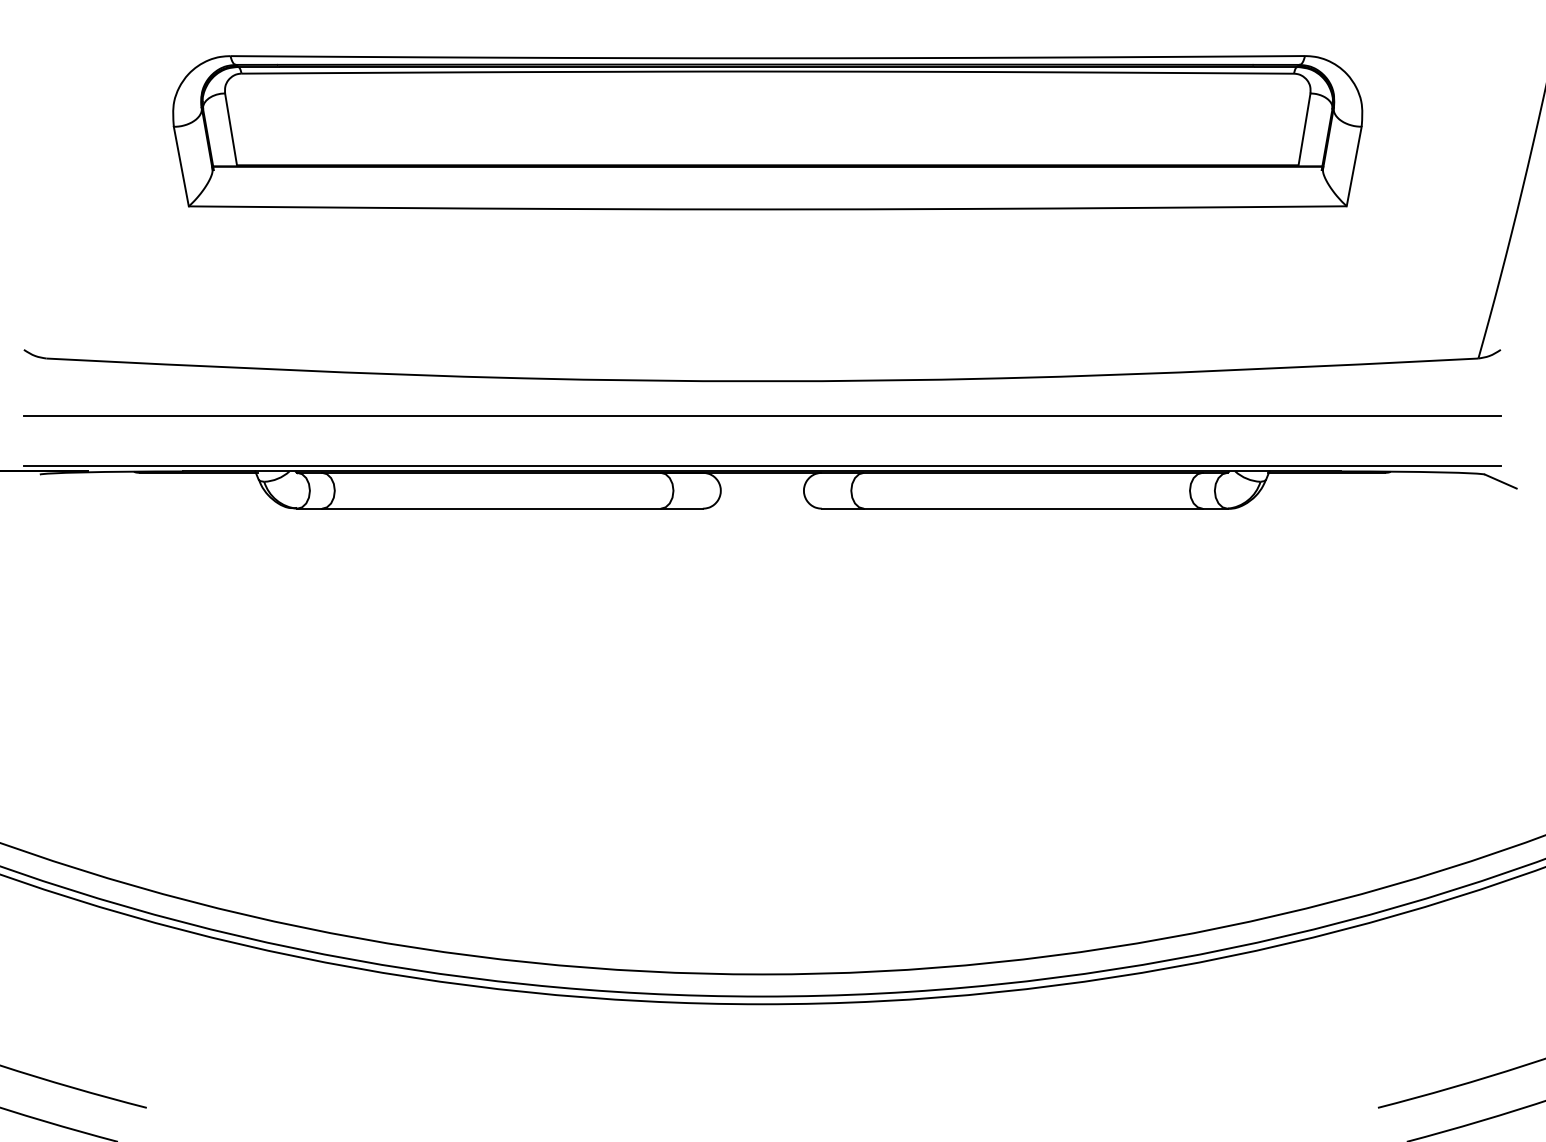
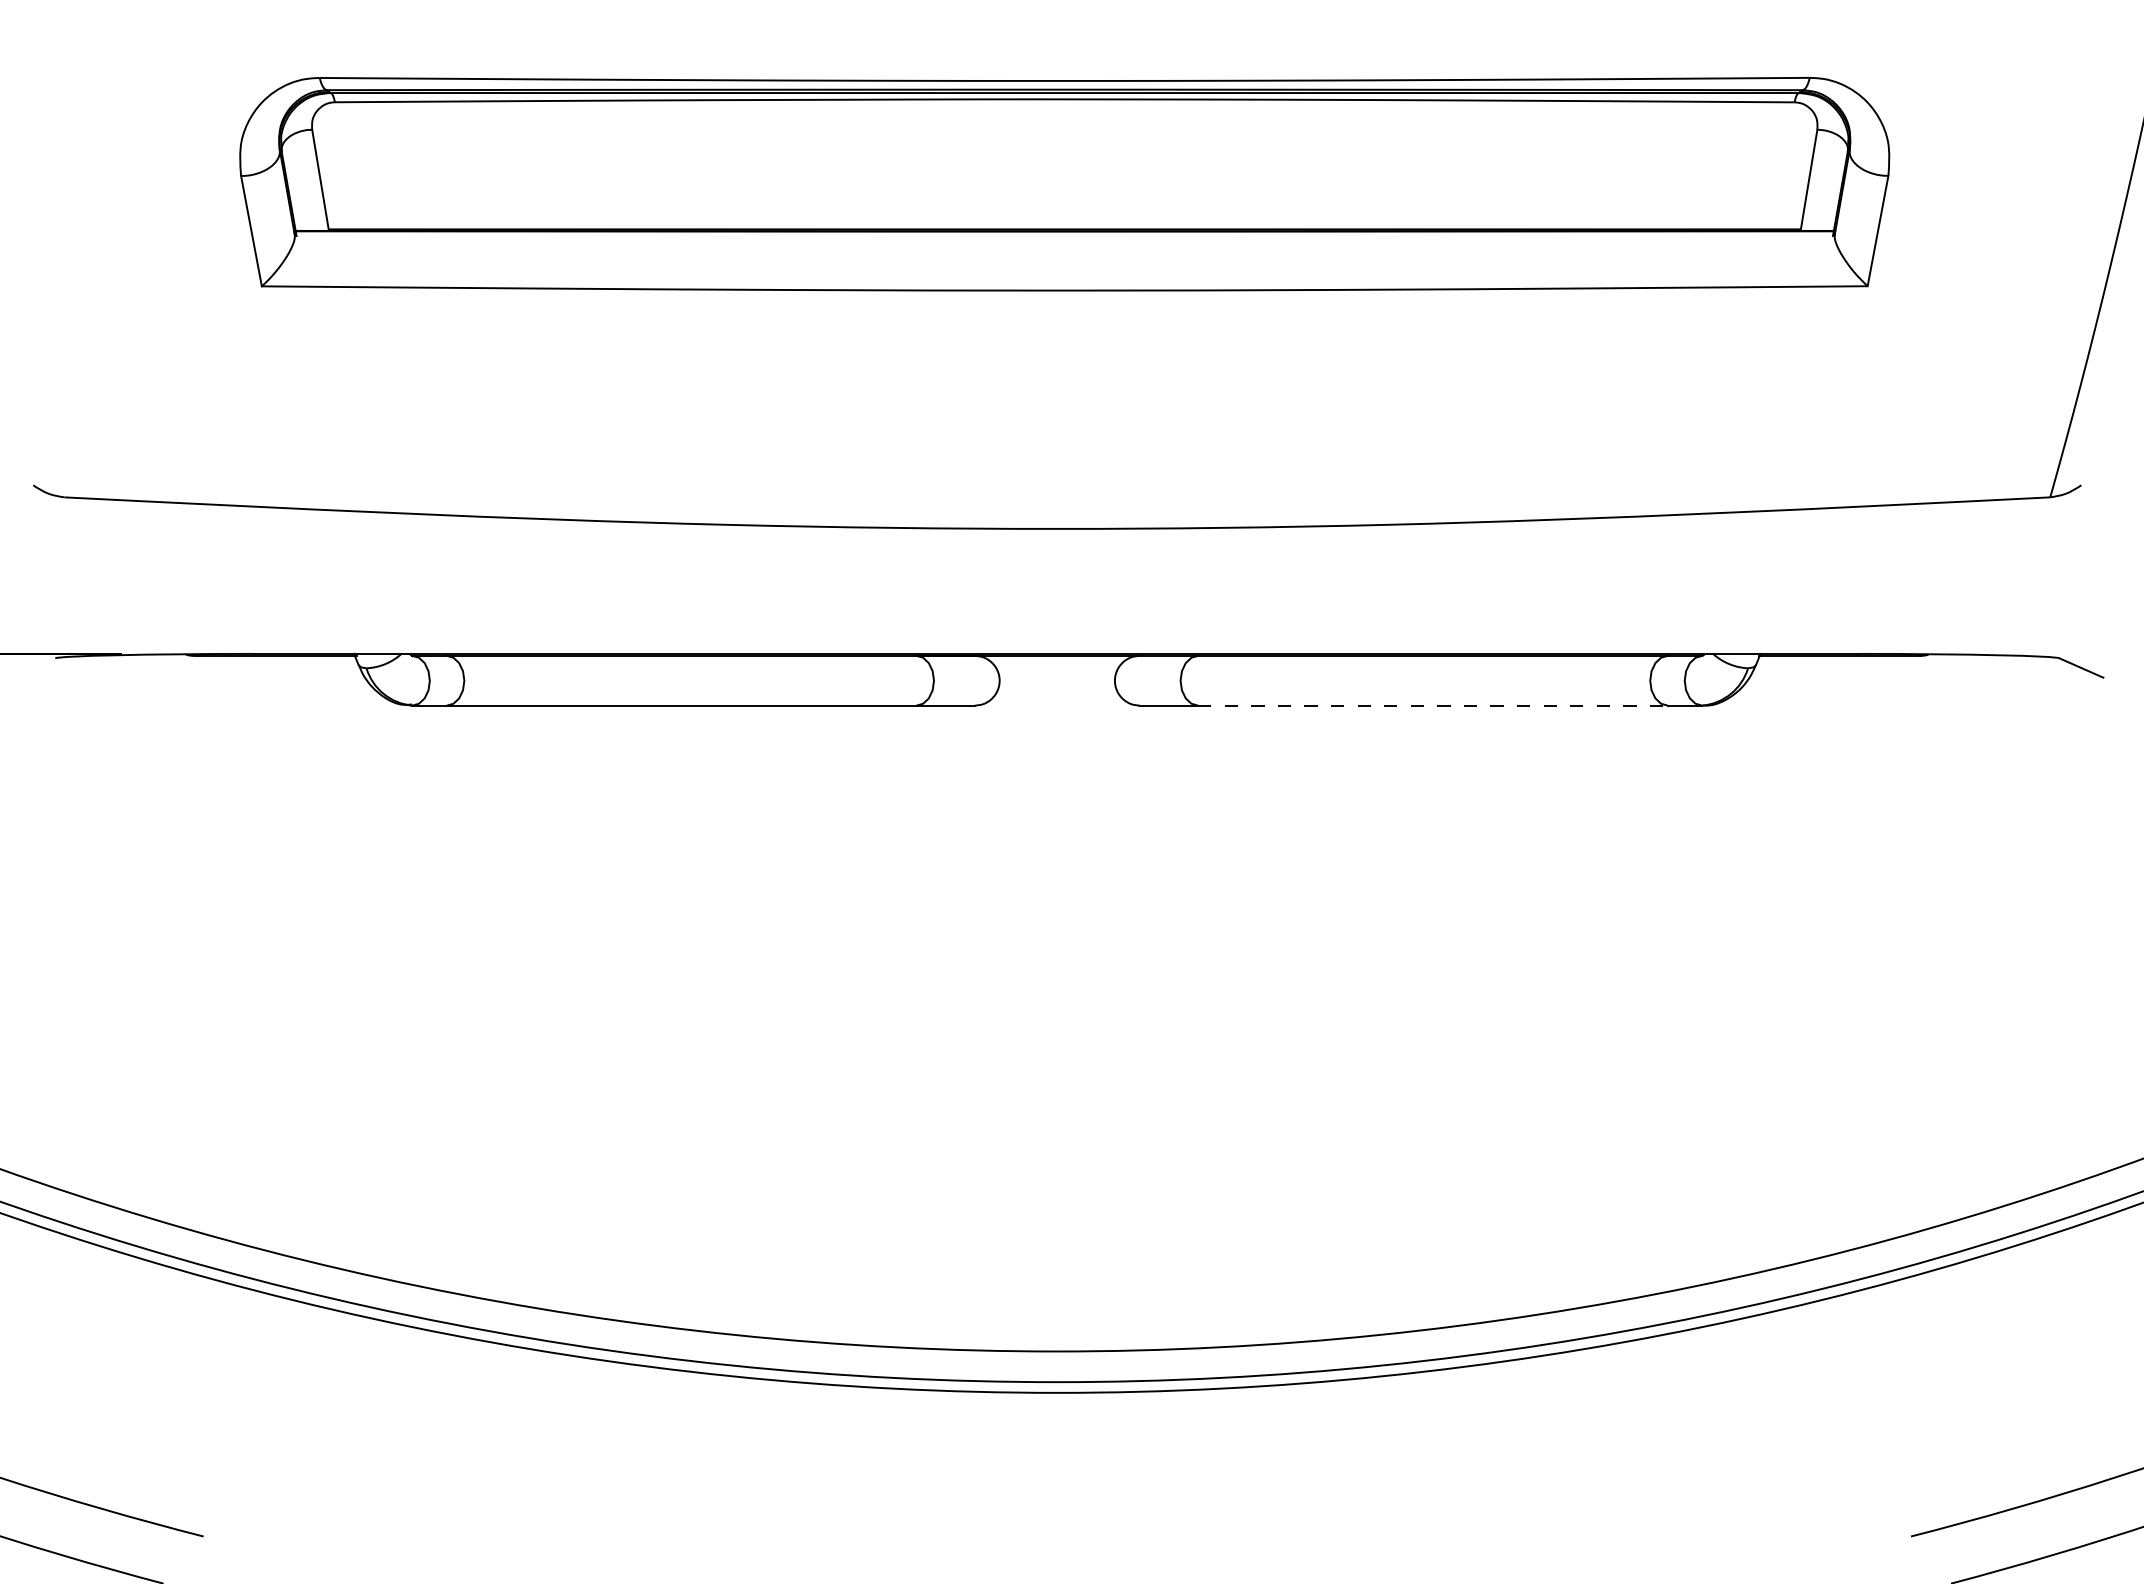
line: (762, 415) -> (1057, 576), removed
line: (762, 465) -> (1057, 645), removed
line: (1033, 508) -> (1433, 705), solid -> dashed

